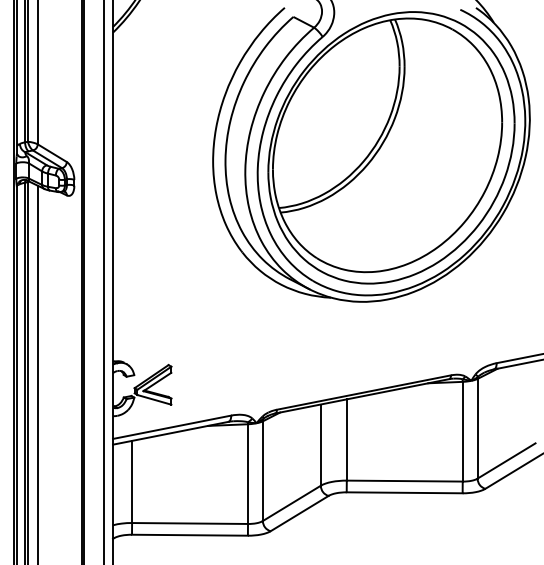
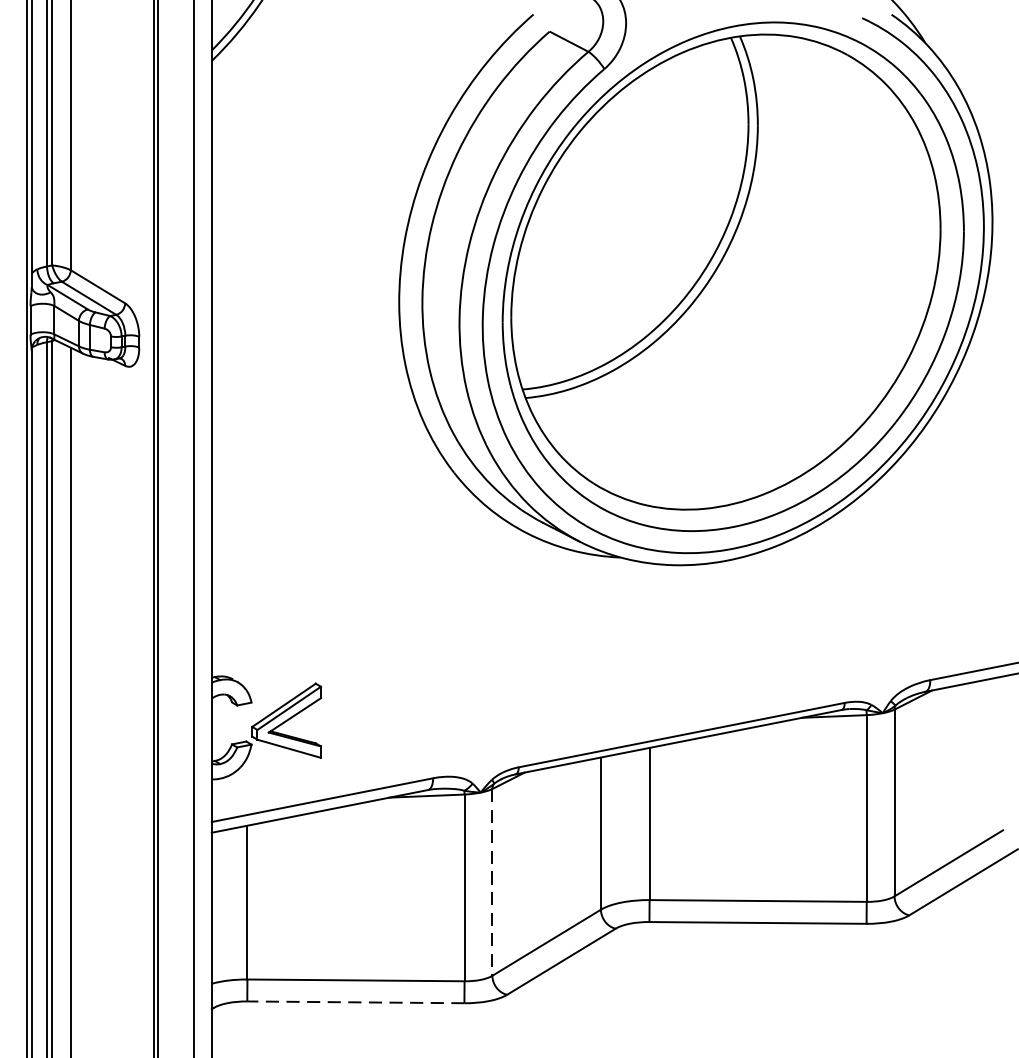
line: (262, 471) -> (491, 882), solid -> dashed
line: (189, 535) -> (354, 1002), solid -> dashed

